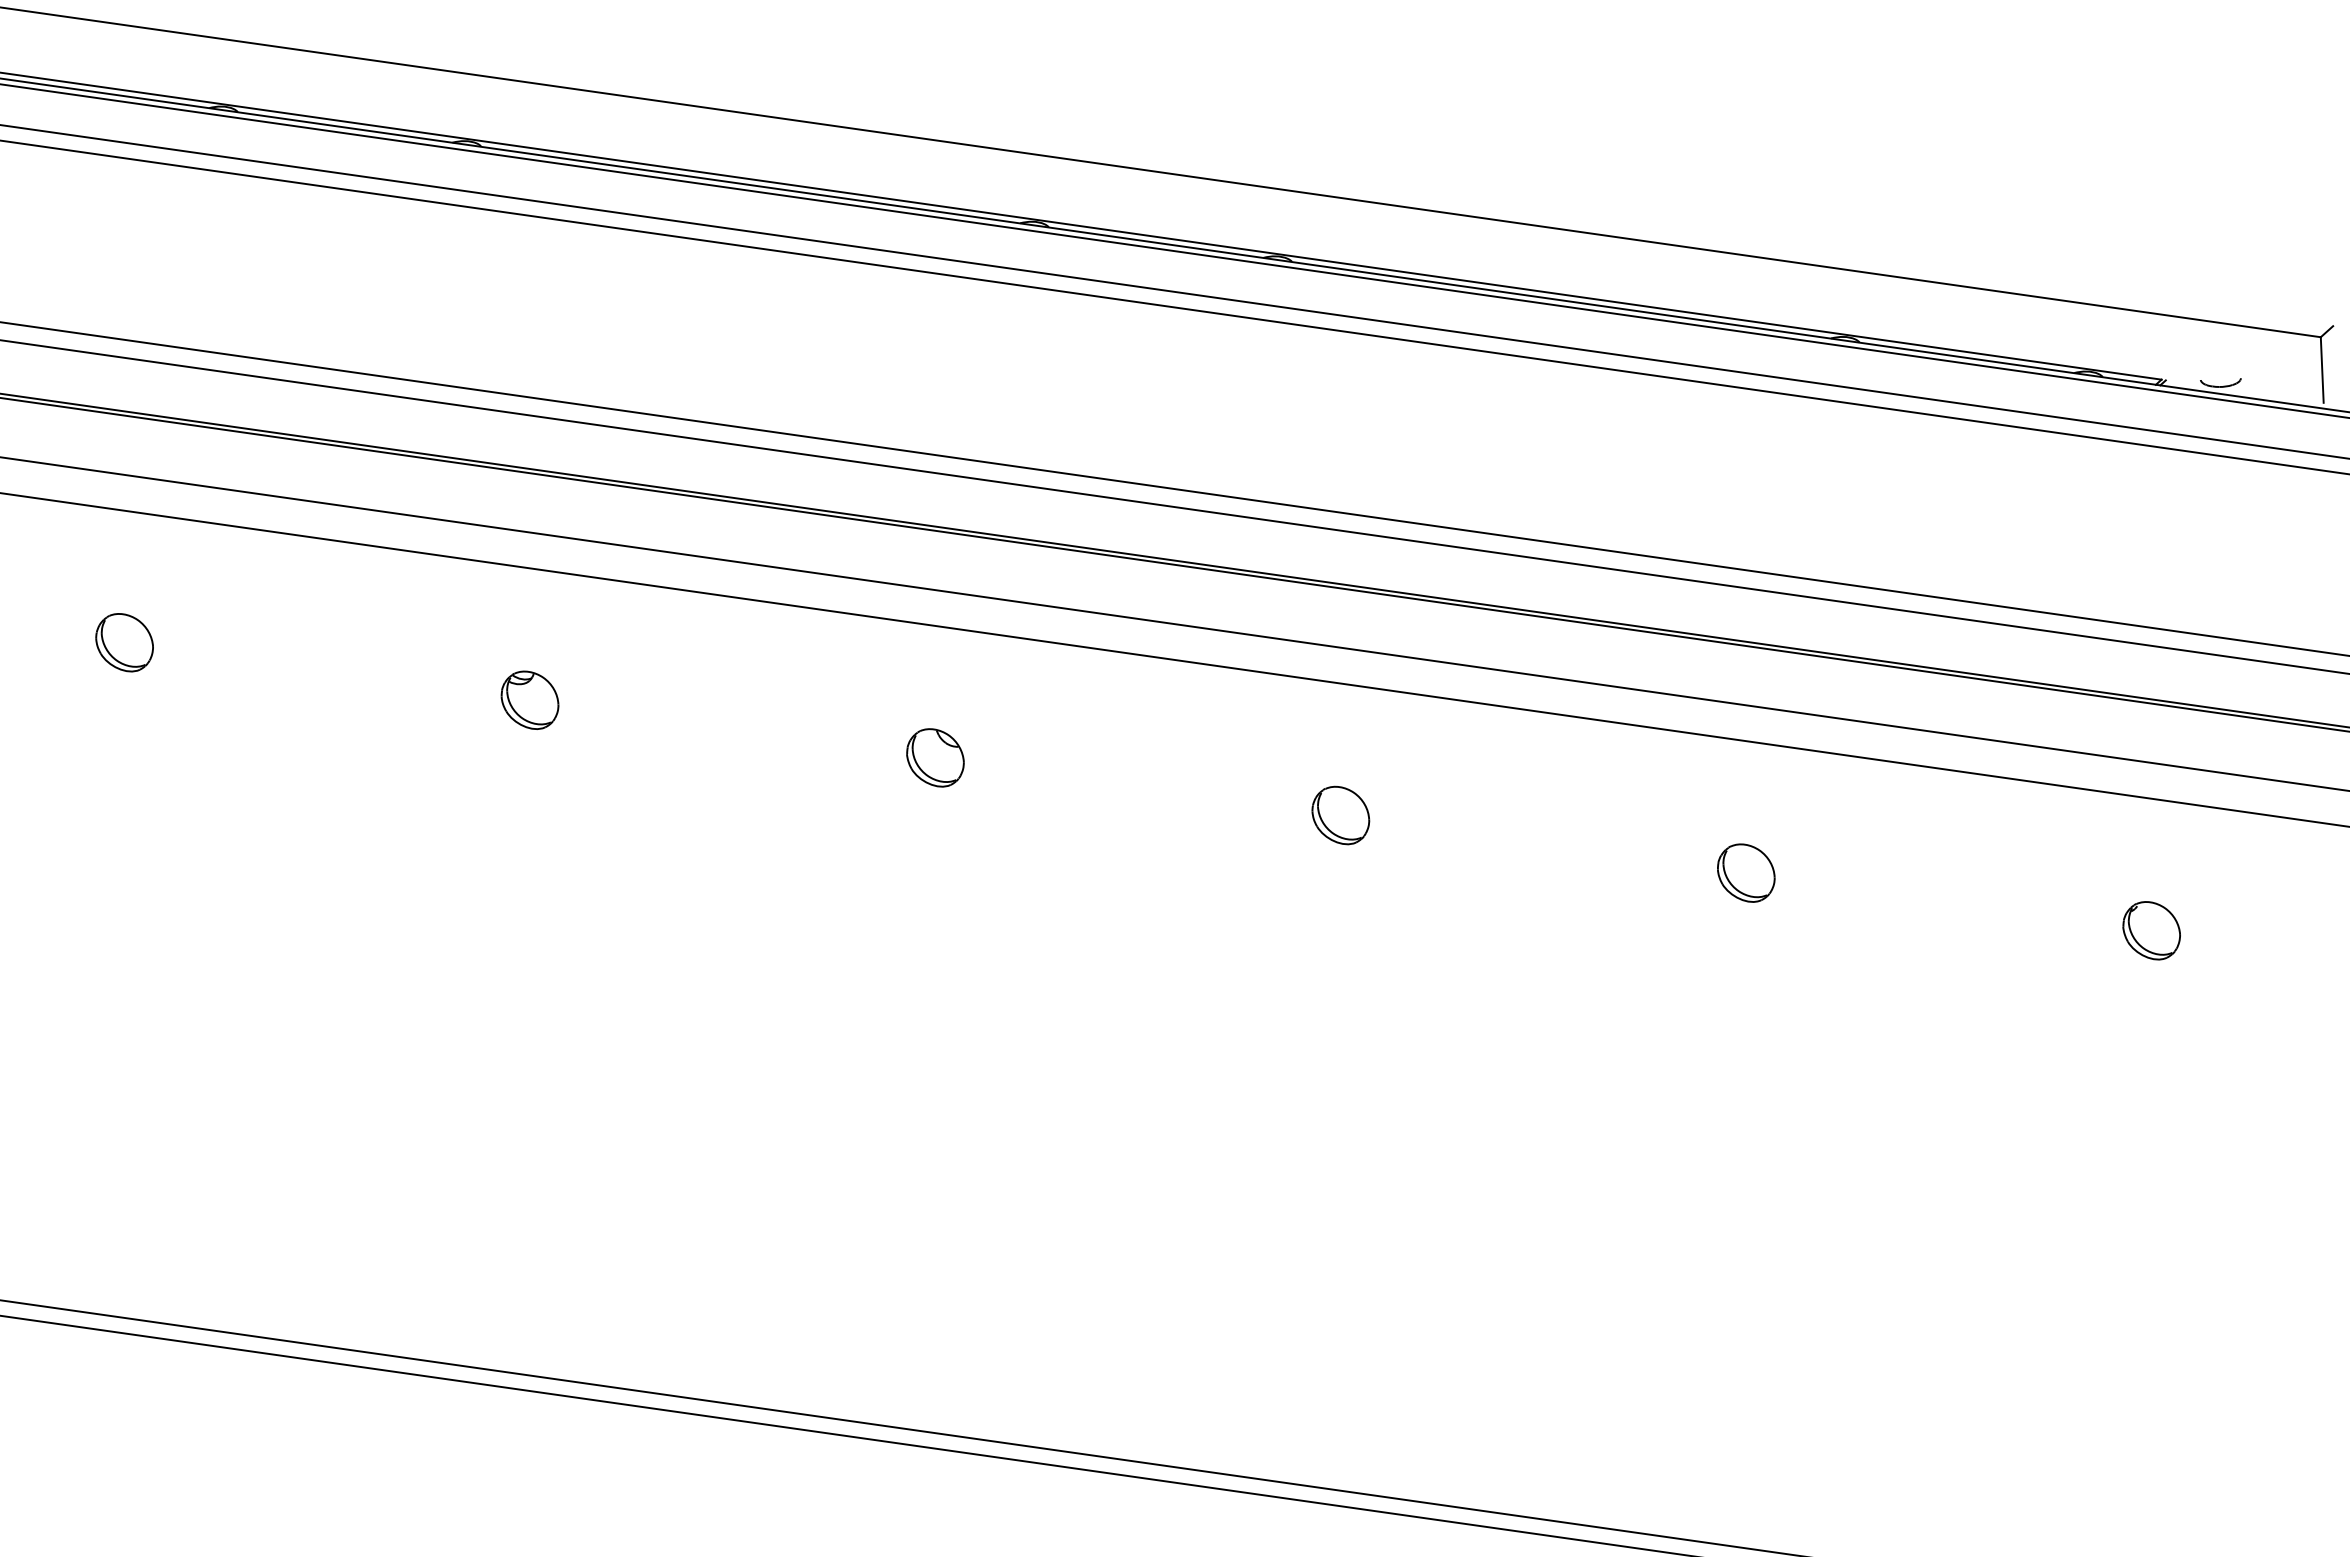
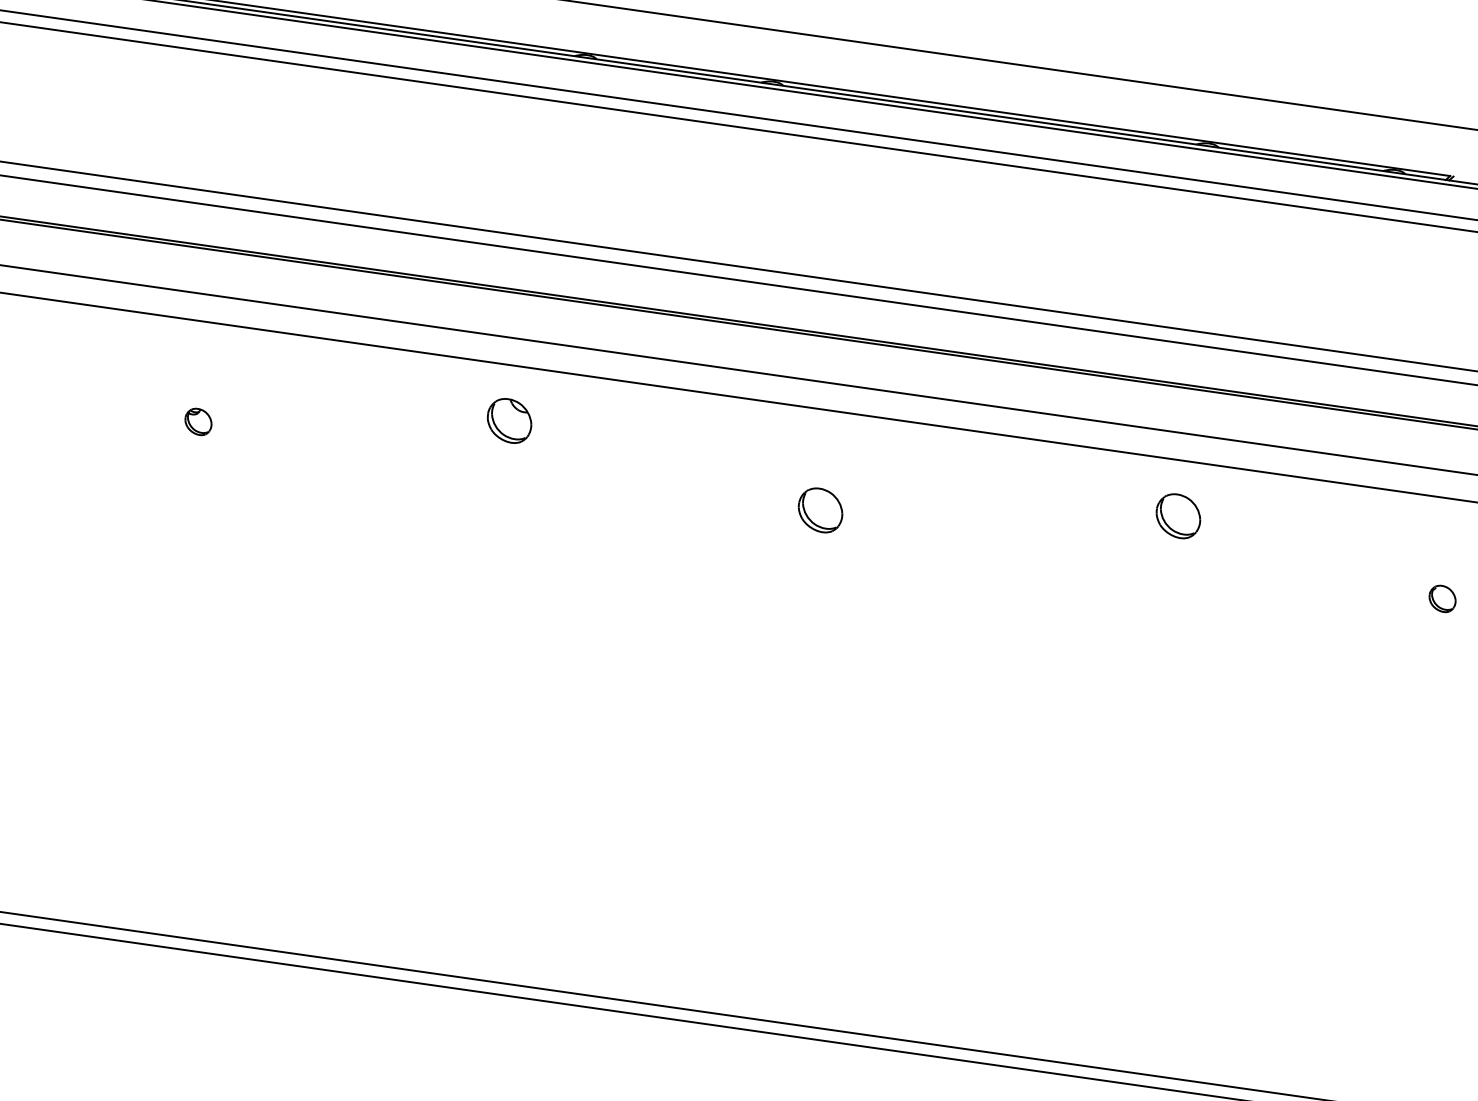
part: (529, 699) -> (198, 421), size x0.6
part: (935, 757) -> (509, 420), moved
part: (1746, 872) -> (1178, 515), moved
part: (2151, 930) -> (1442, 598), size x0.6

